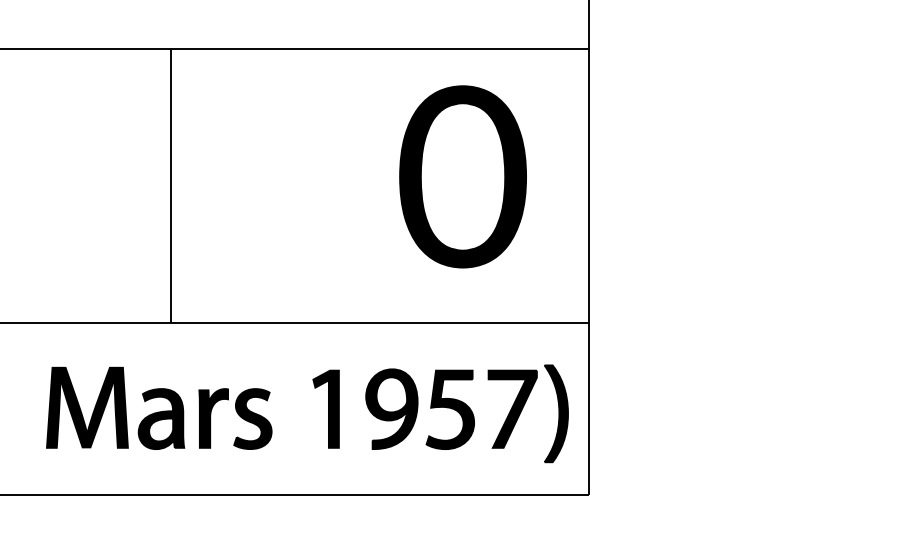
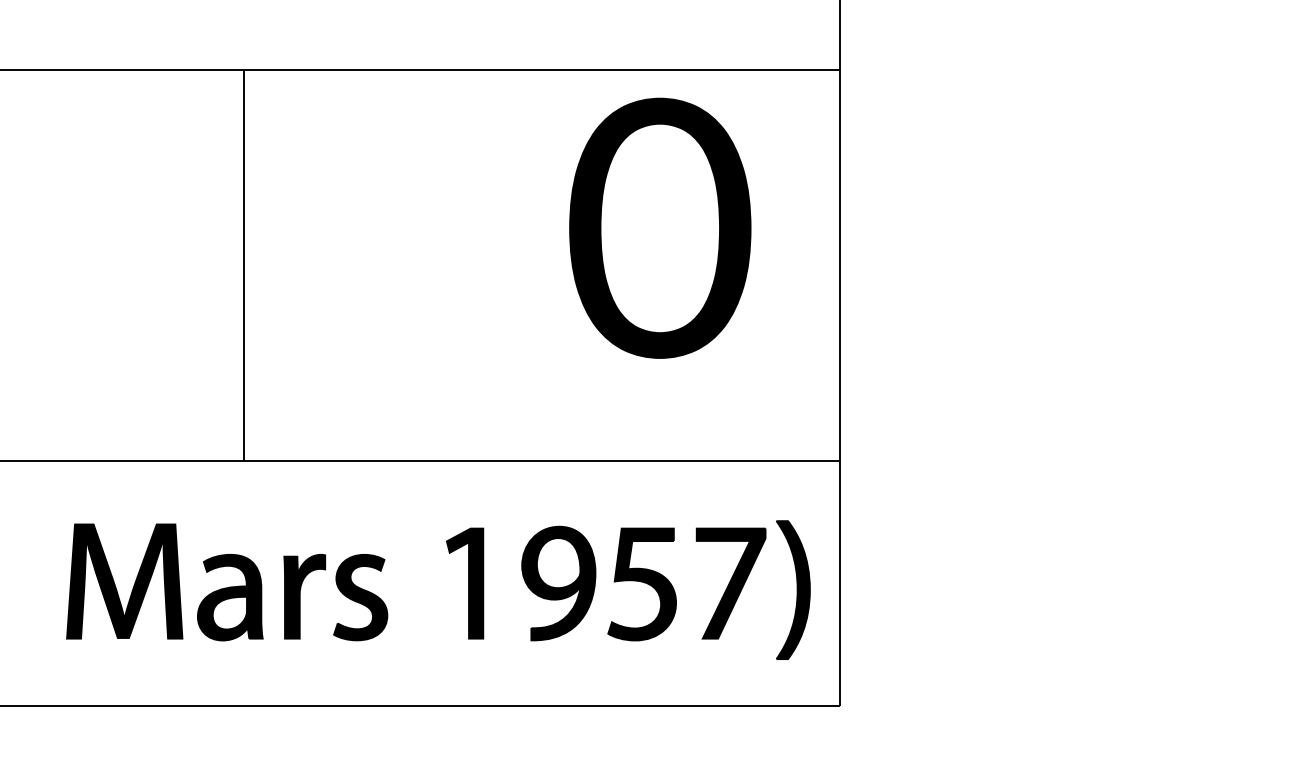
text: (463, 176) -> (660, 227), moved

